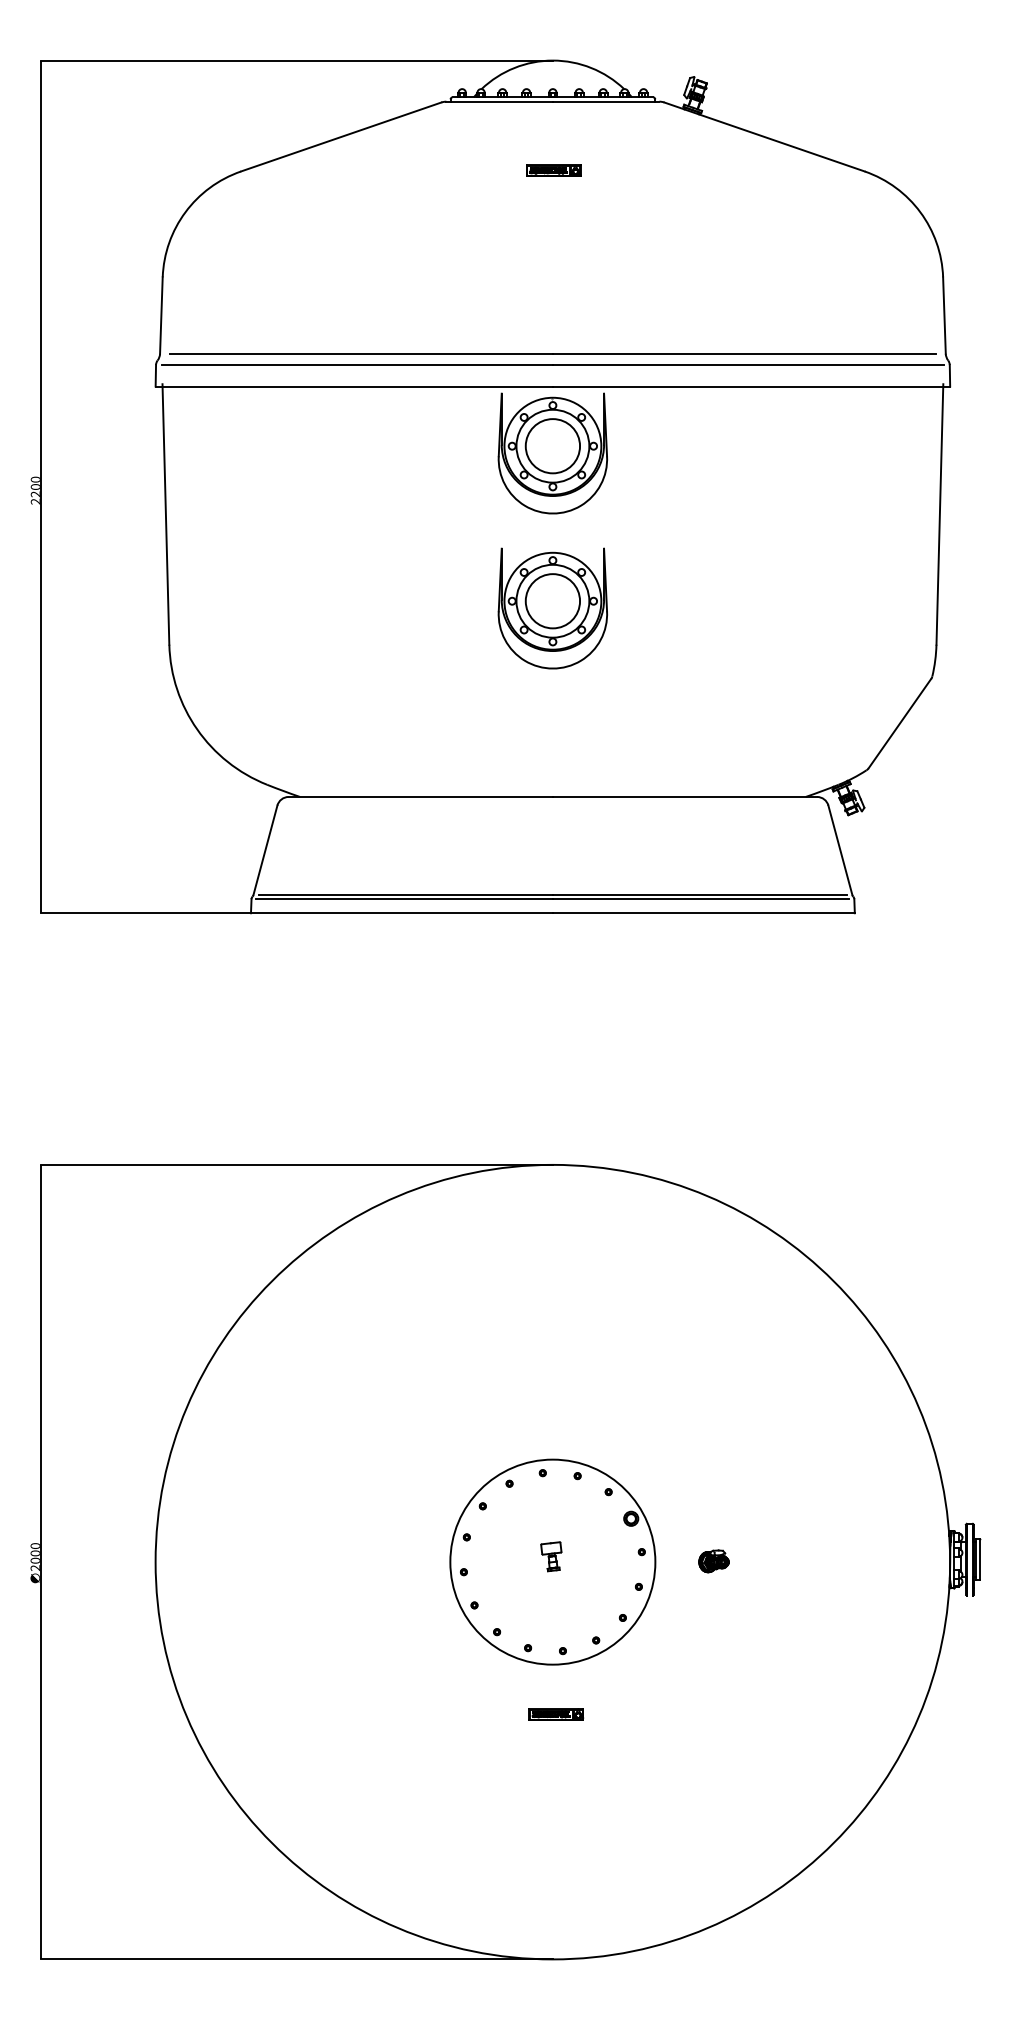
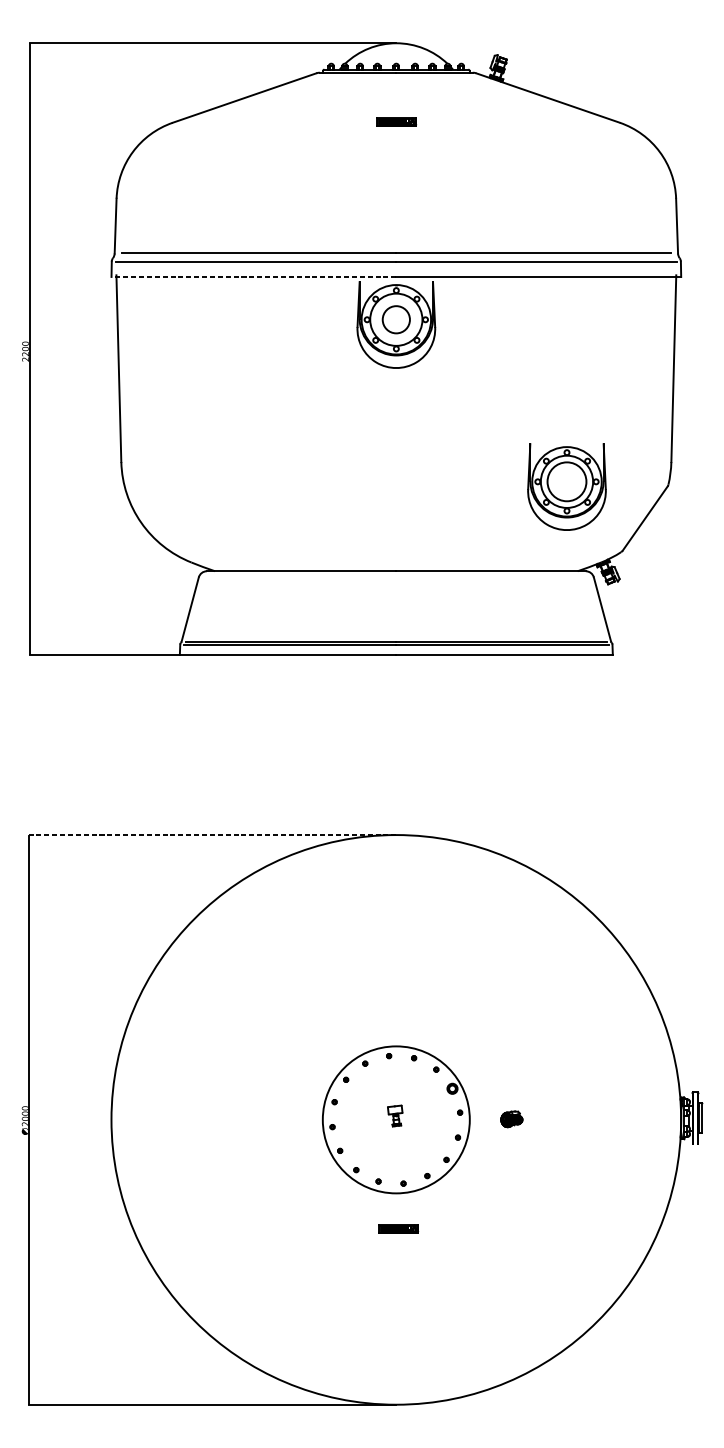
line: (354, 386) -> (254, 276), solid -> dashed
circle: (552, 446) -> (396, 319), size x0.7
part: (552, 608) -> (566, 487), moved
line: (297, 1164) -> (213, 834), solid -> dashed

